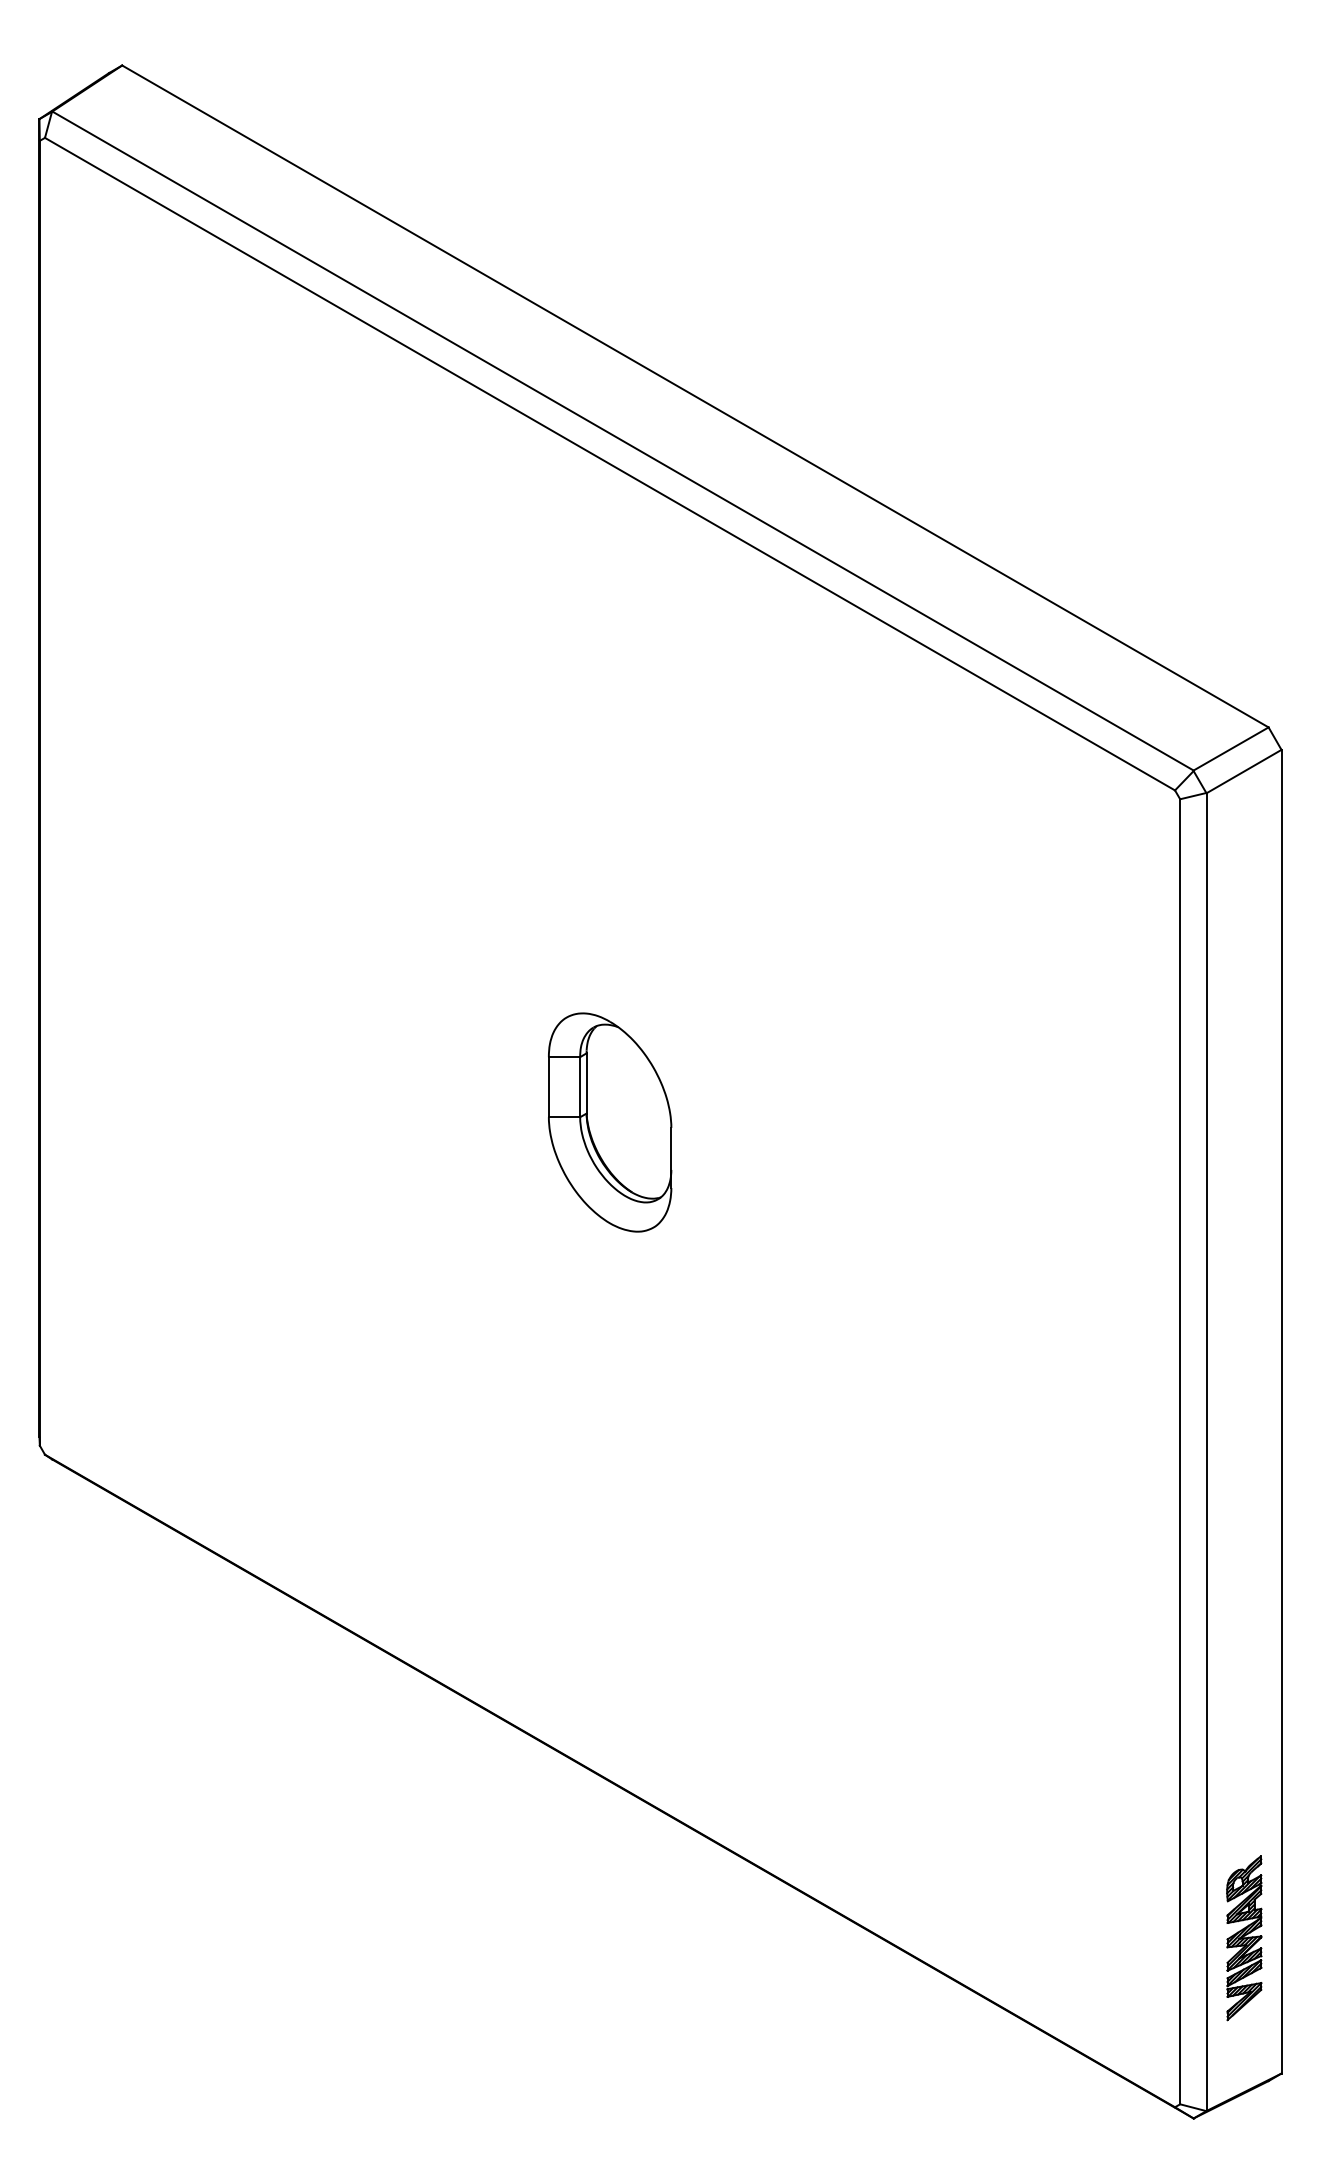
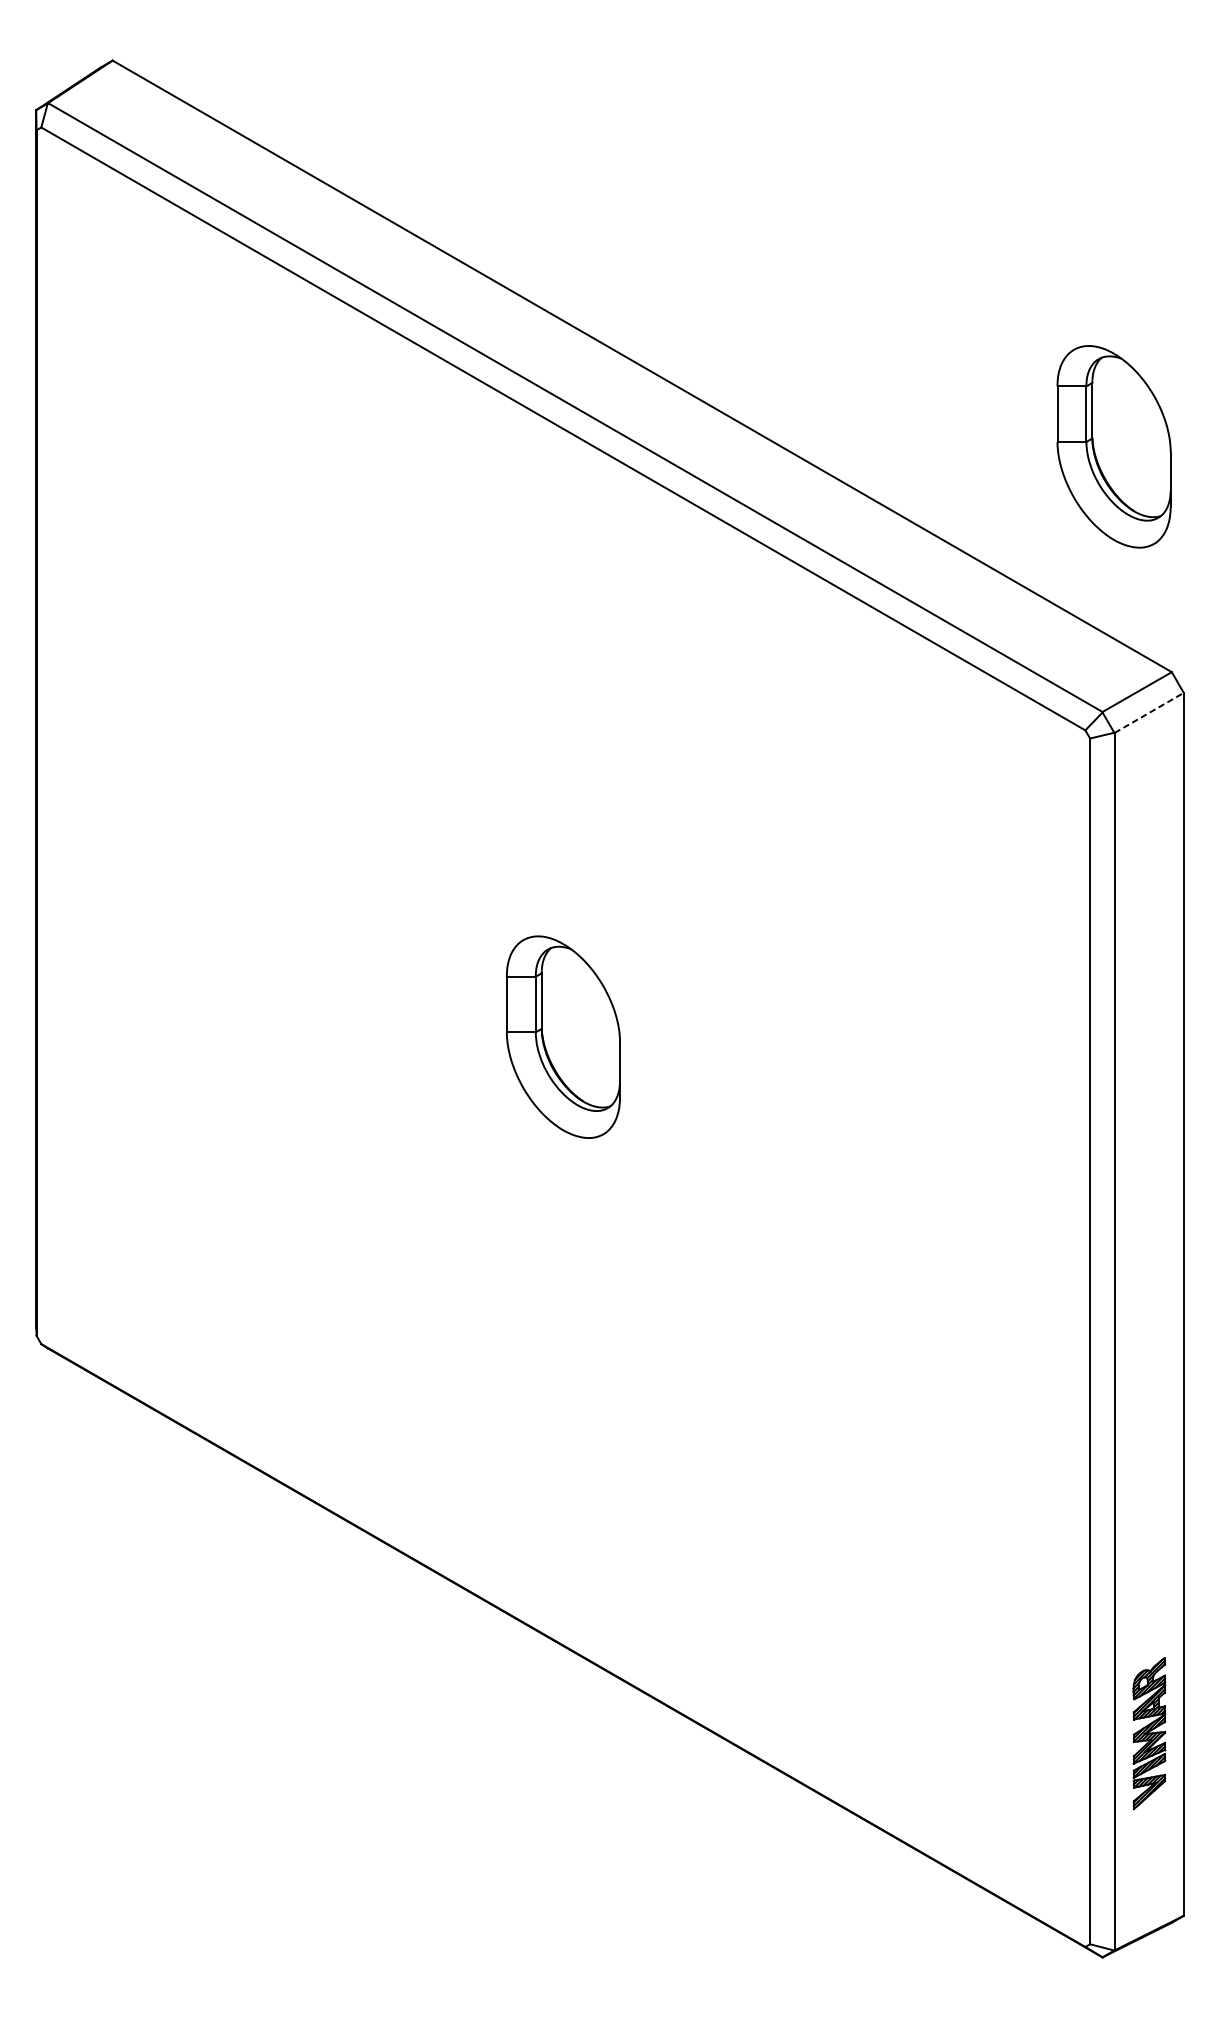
part: (1206, 483) -> (1114, 446), added
line: (1244, 771) -> (1149, 712), solid -> dashed
part: (1244, 1938) -> (1149, 1733), moved

